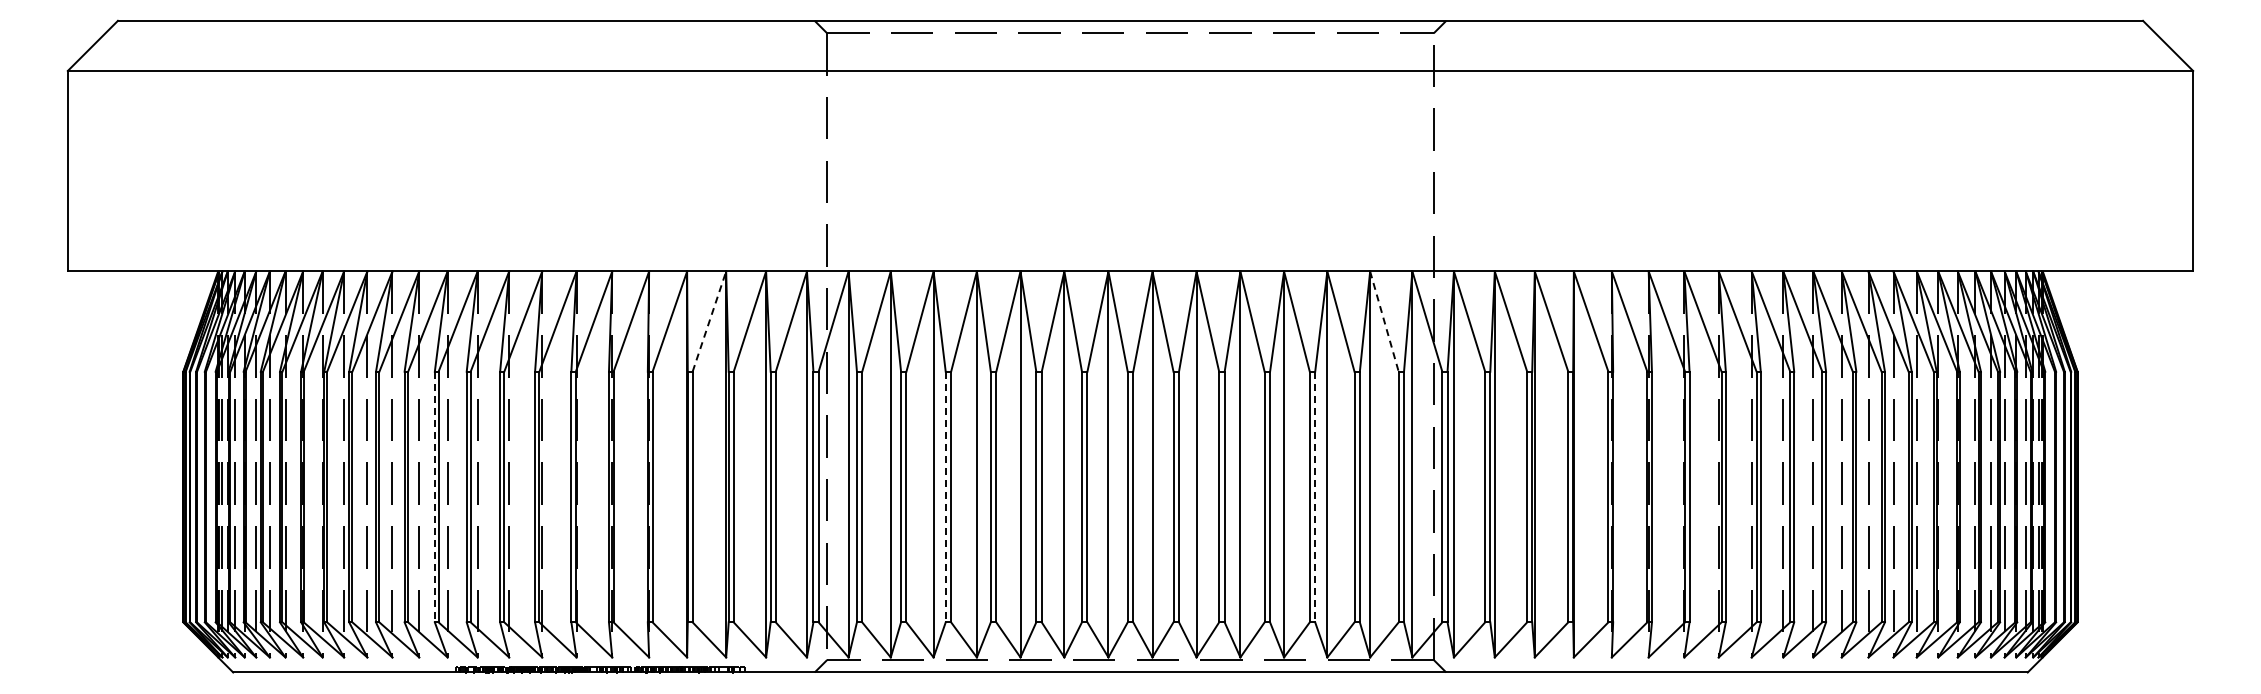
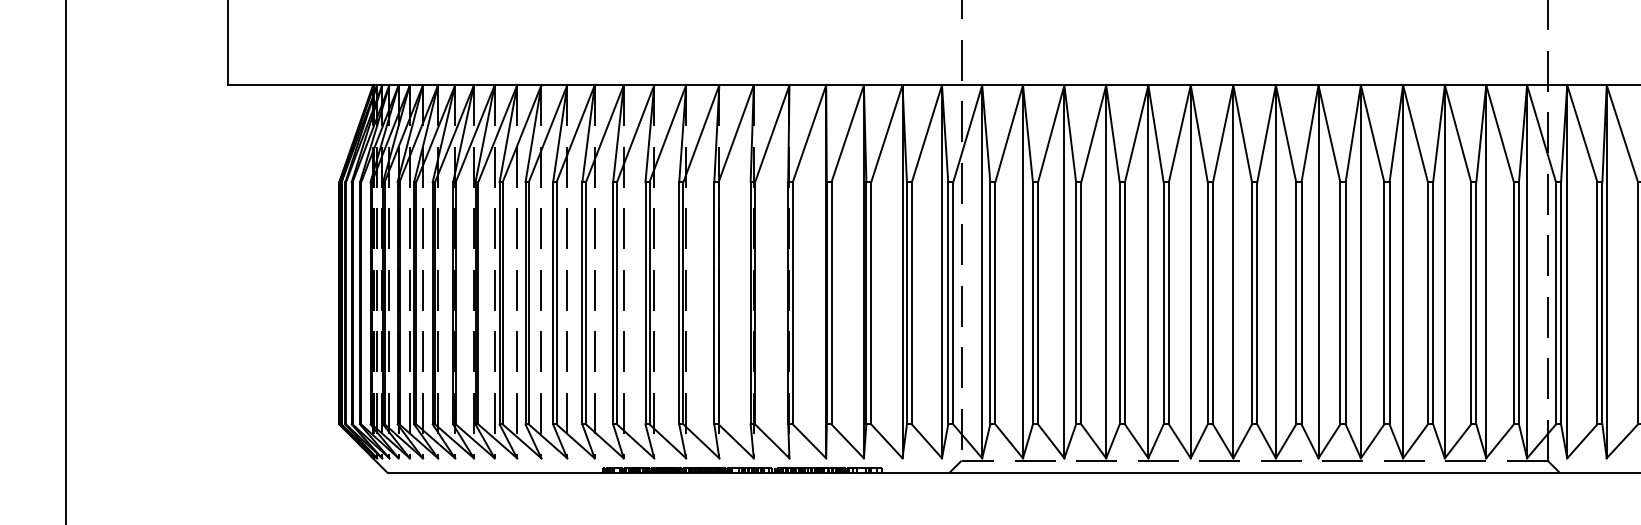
line: (709, 321) -> (847, 133), dashed -> solid
line: (1384, 322) -> (1500, 134), dashed -> solid
line: (434, 497) -> (582, 303), dashed -> solid
line: (945, 497) -> (1075, 303), dashed -> solid
line: (1315, 497) -> (1433, 303), dashed -> solid

